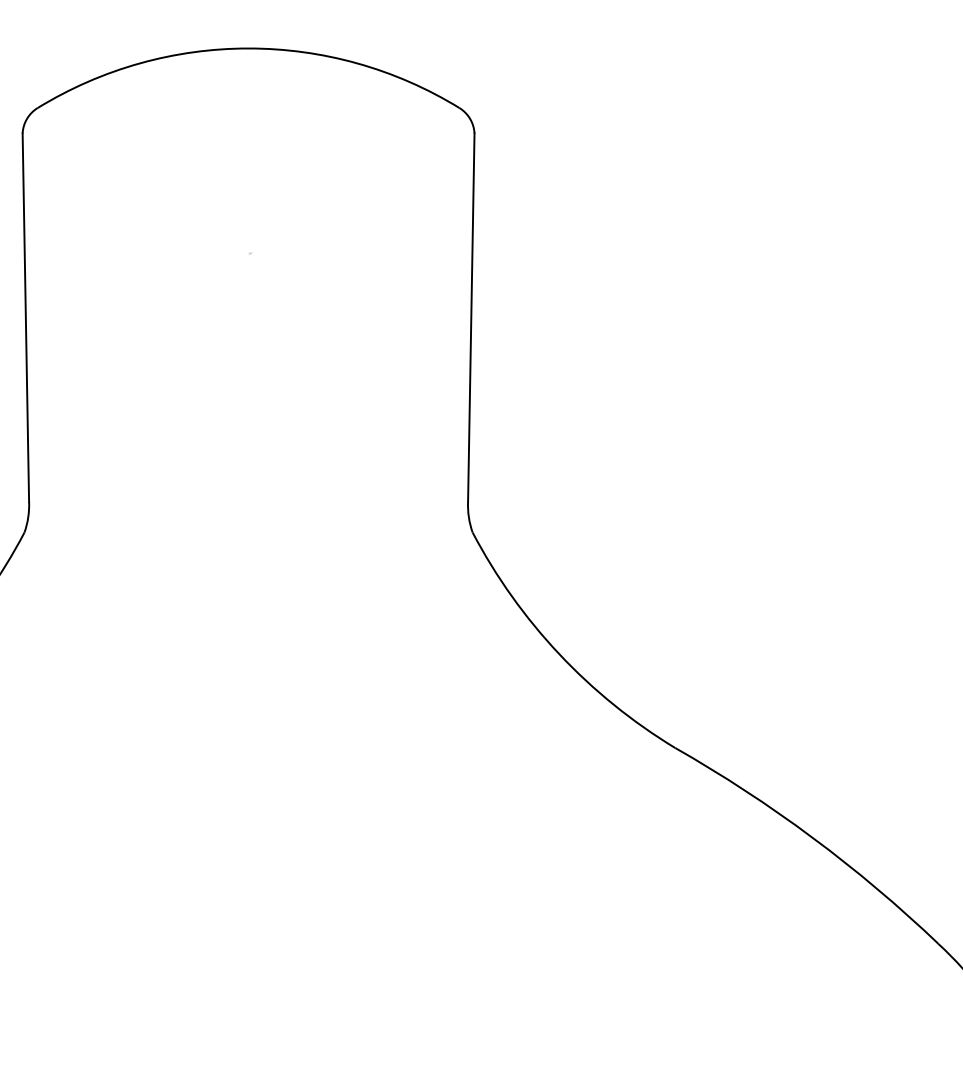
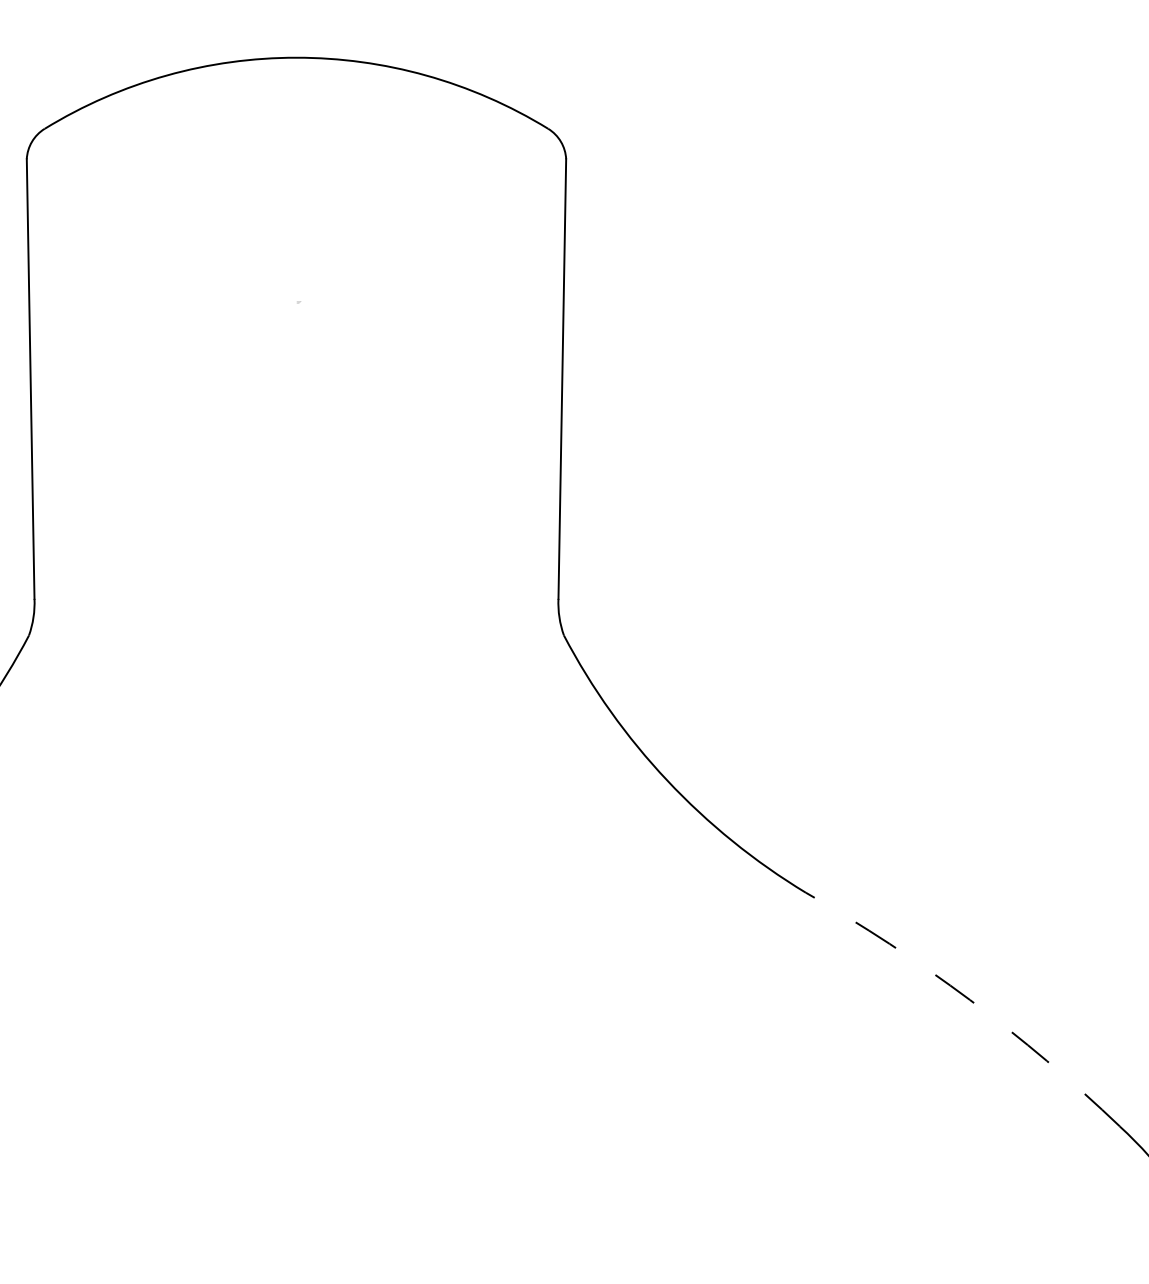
arc: (813, 838) -> (970, 1000), solid -> dashed

